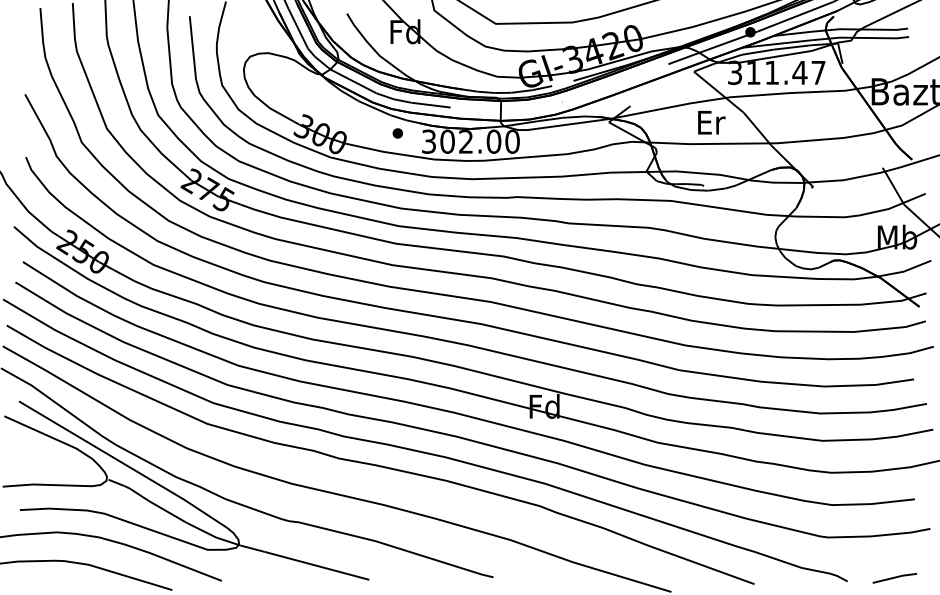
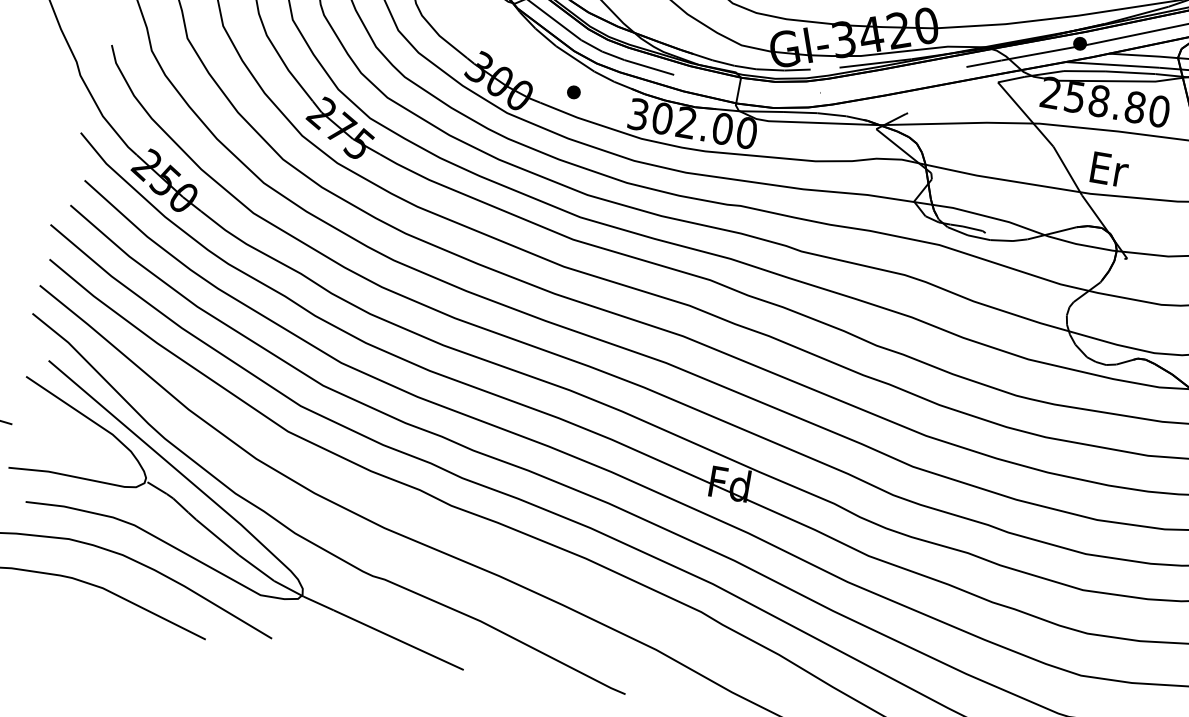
text: (776, 72) -> (1104, 101), 311.47 -> 258.80
text: (711, 122) -> (1109, 169), moved
part: (397, 133) -> (573, 92), moved

